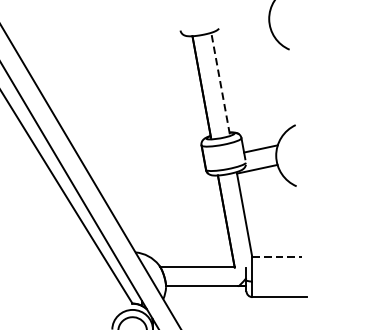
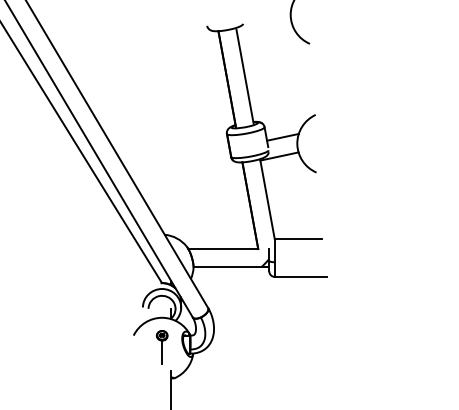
line: (221, 84) -> (245, 76), dashed -> solid
line: (277, 256) -> (298, 238), dashed -> solid

